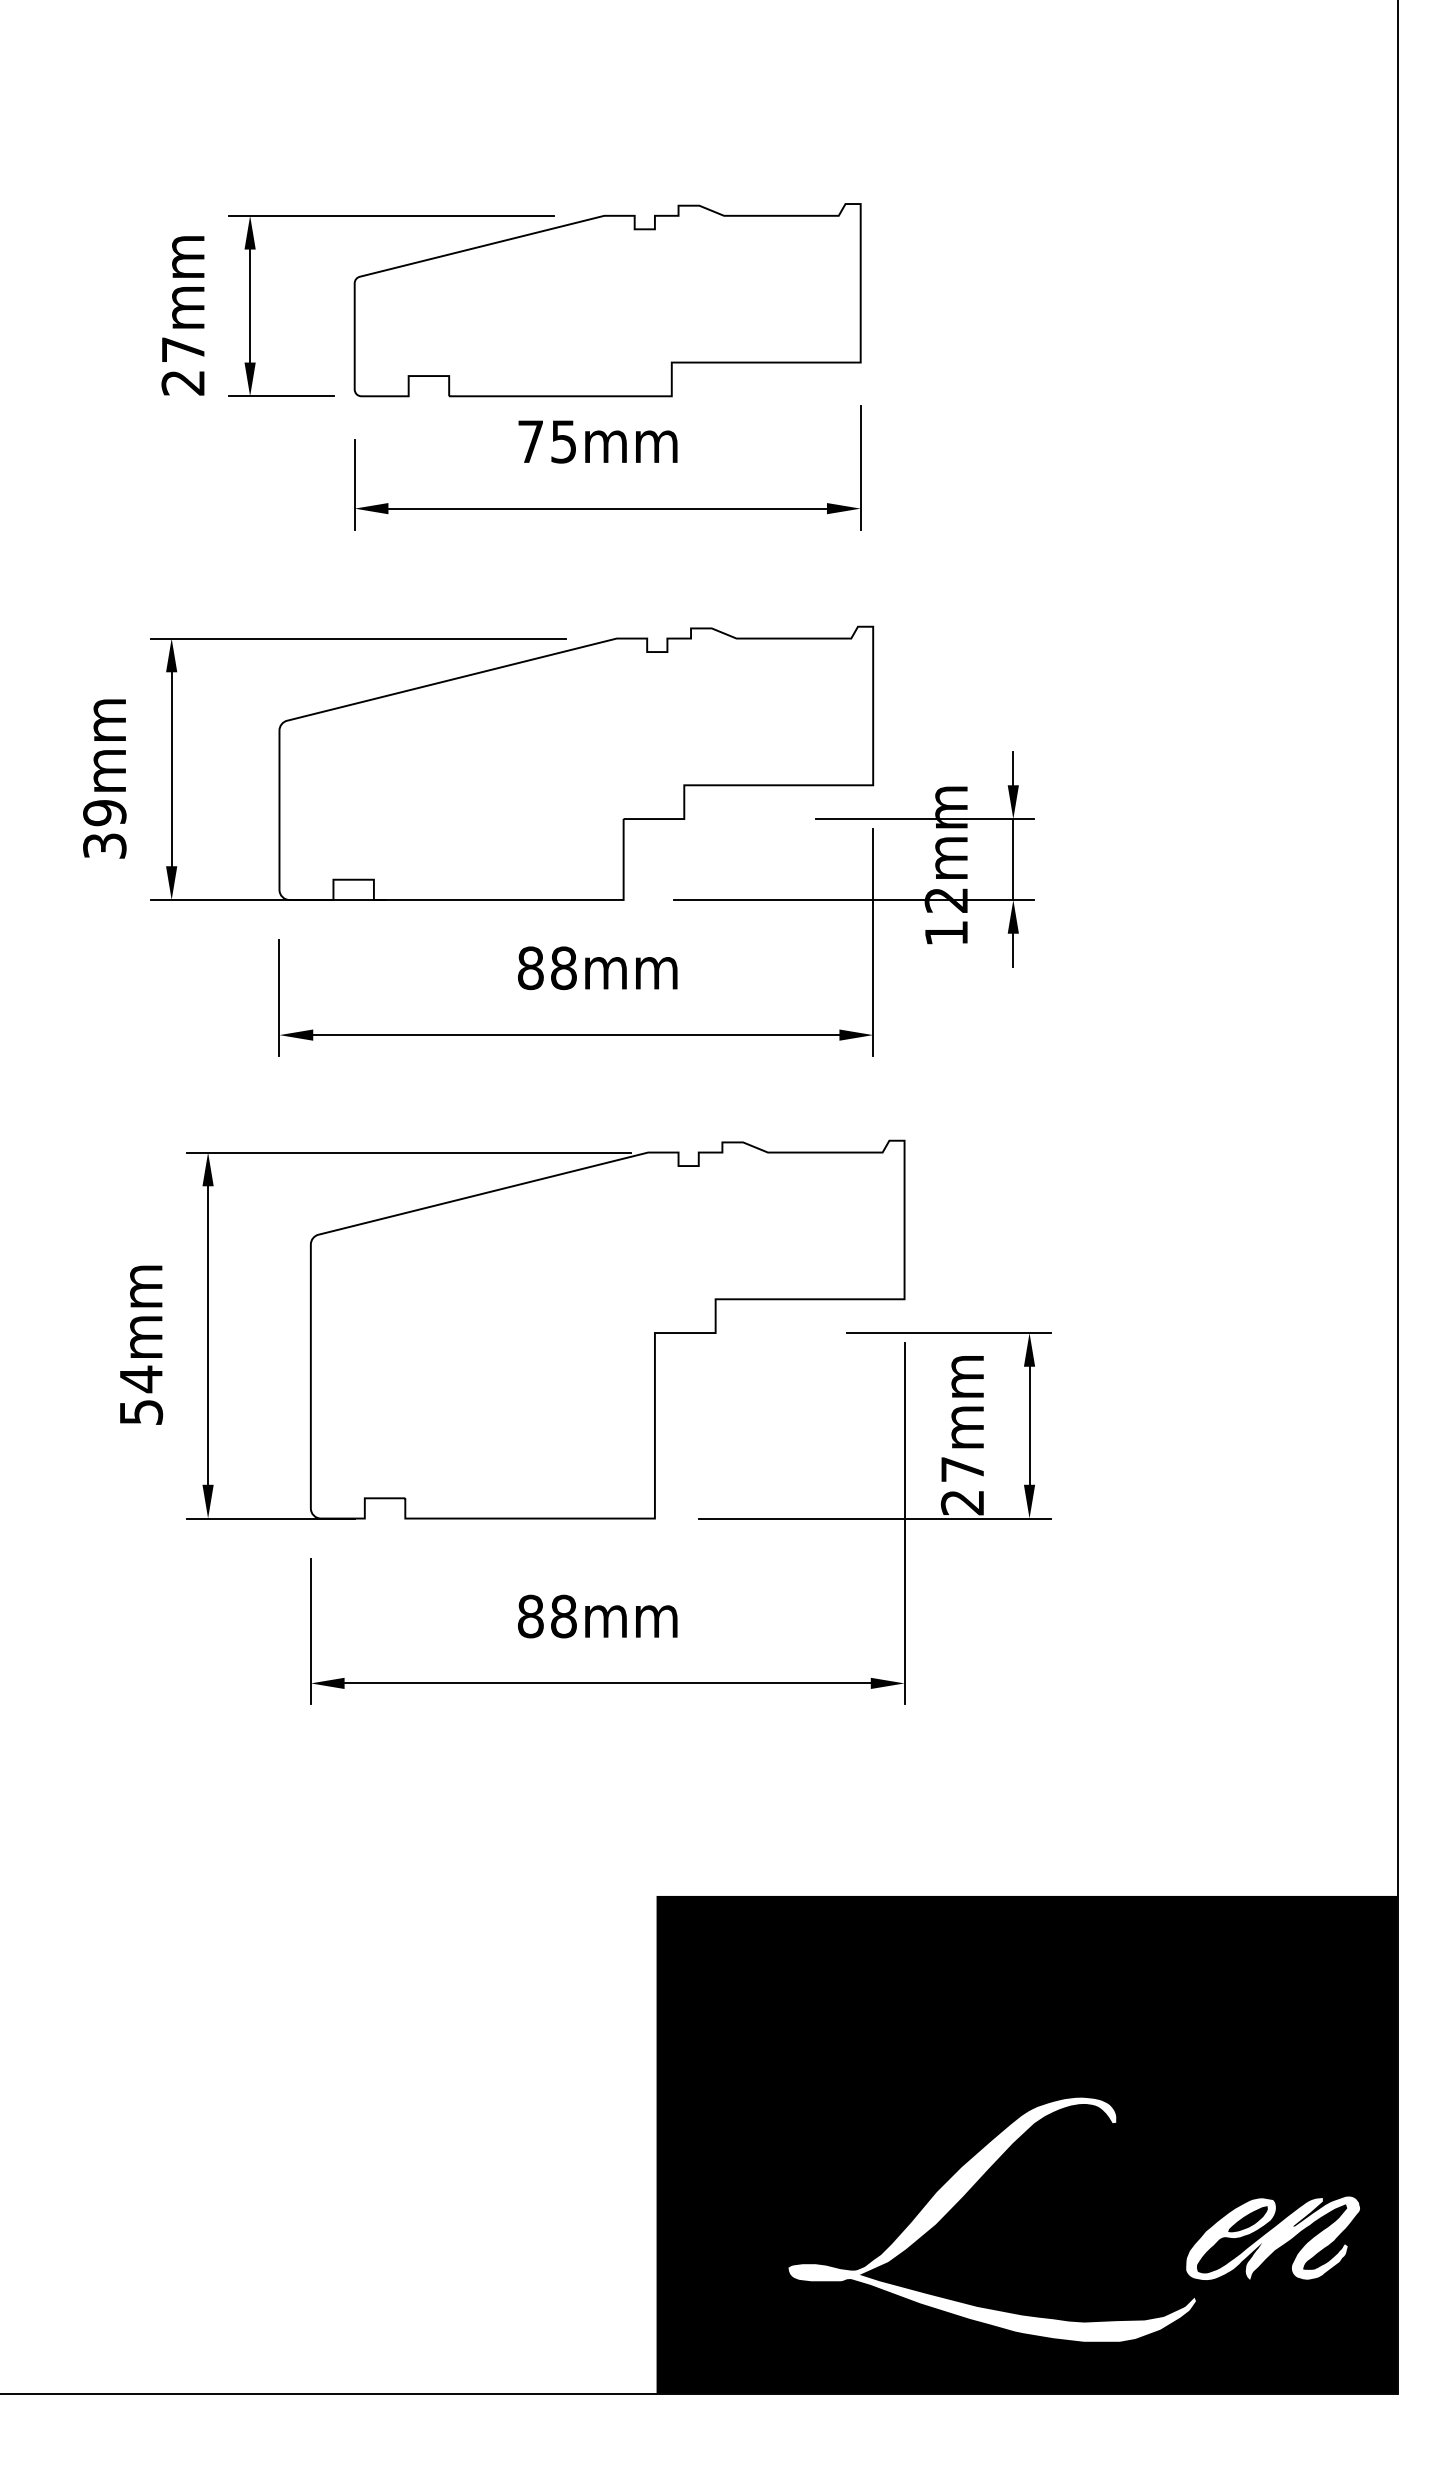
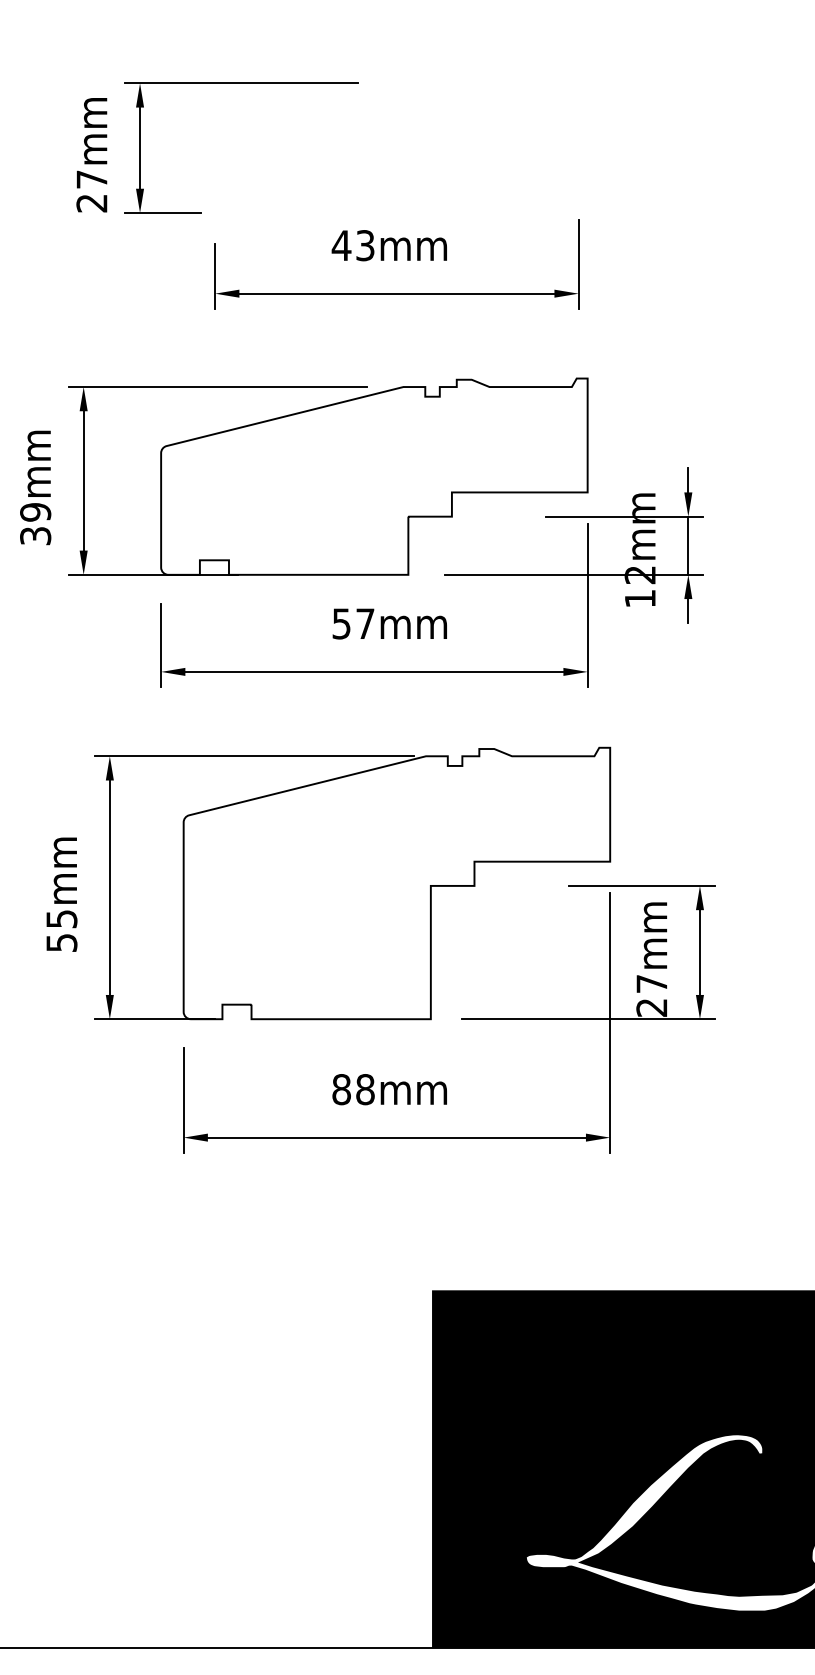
part: (607, 300) -> (396, 144), removed
text: (546, 441) -> (352, 245), 75mm -> 43mm
text: (546, 968) -> (352, 624), 88mm -> 57mm
text: (141, 1379) -> (62, 919), 54mm -> 55mm

